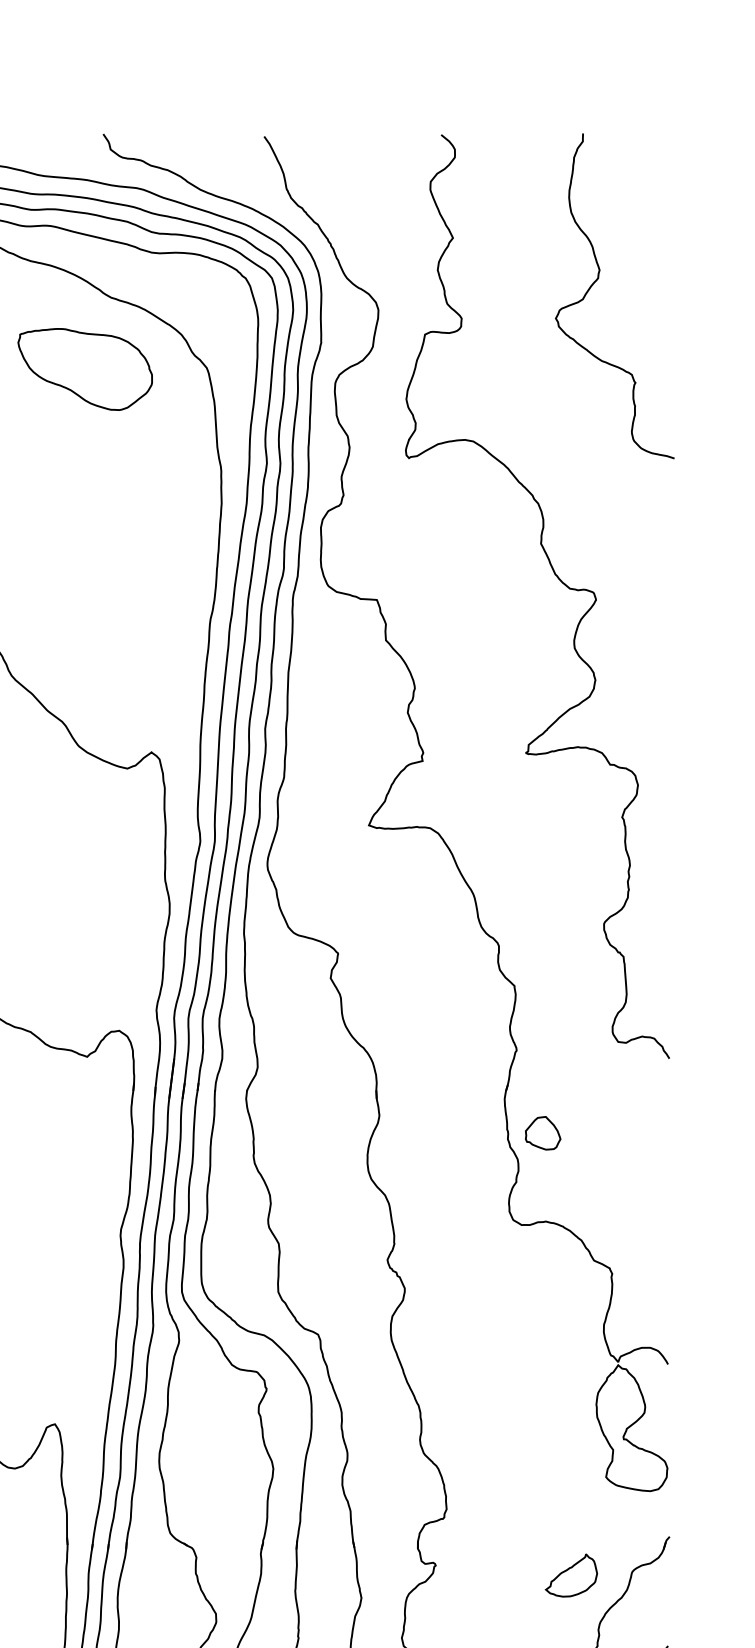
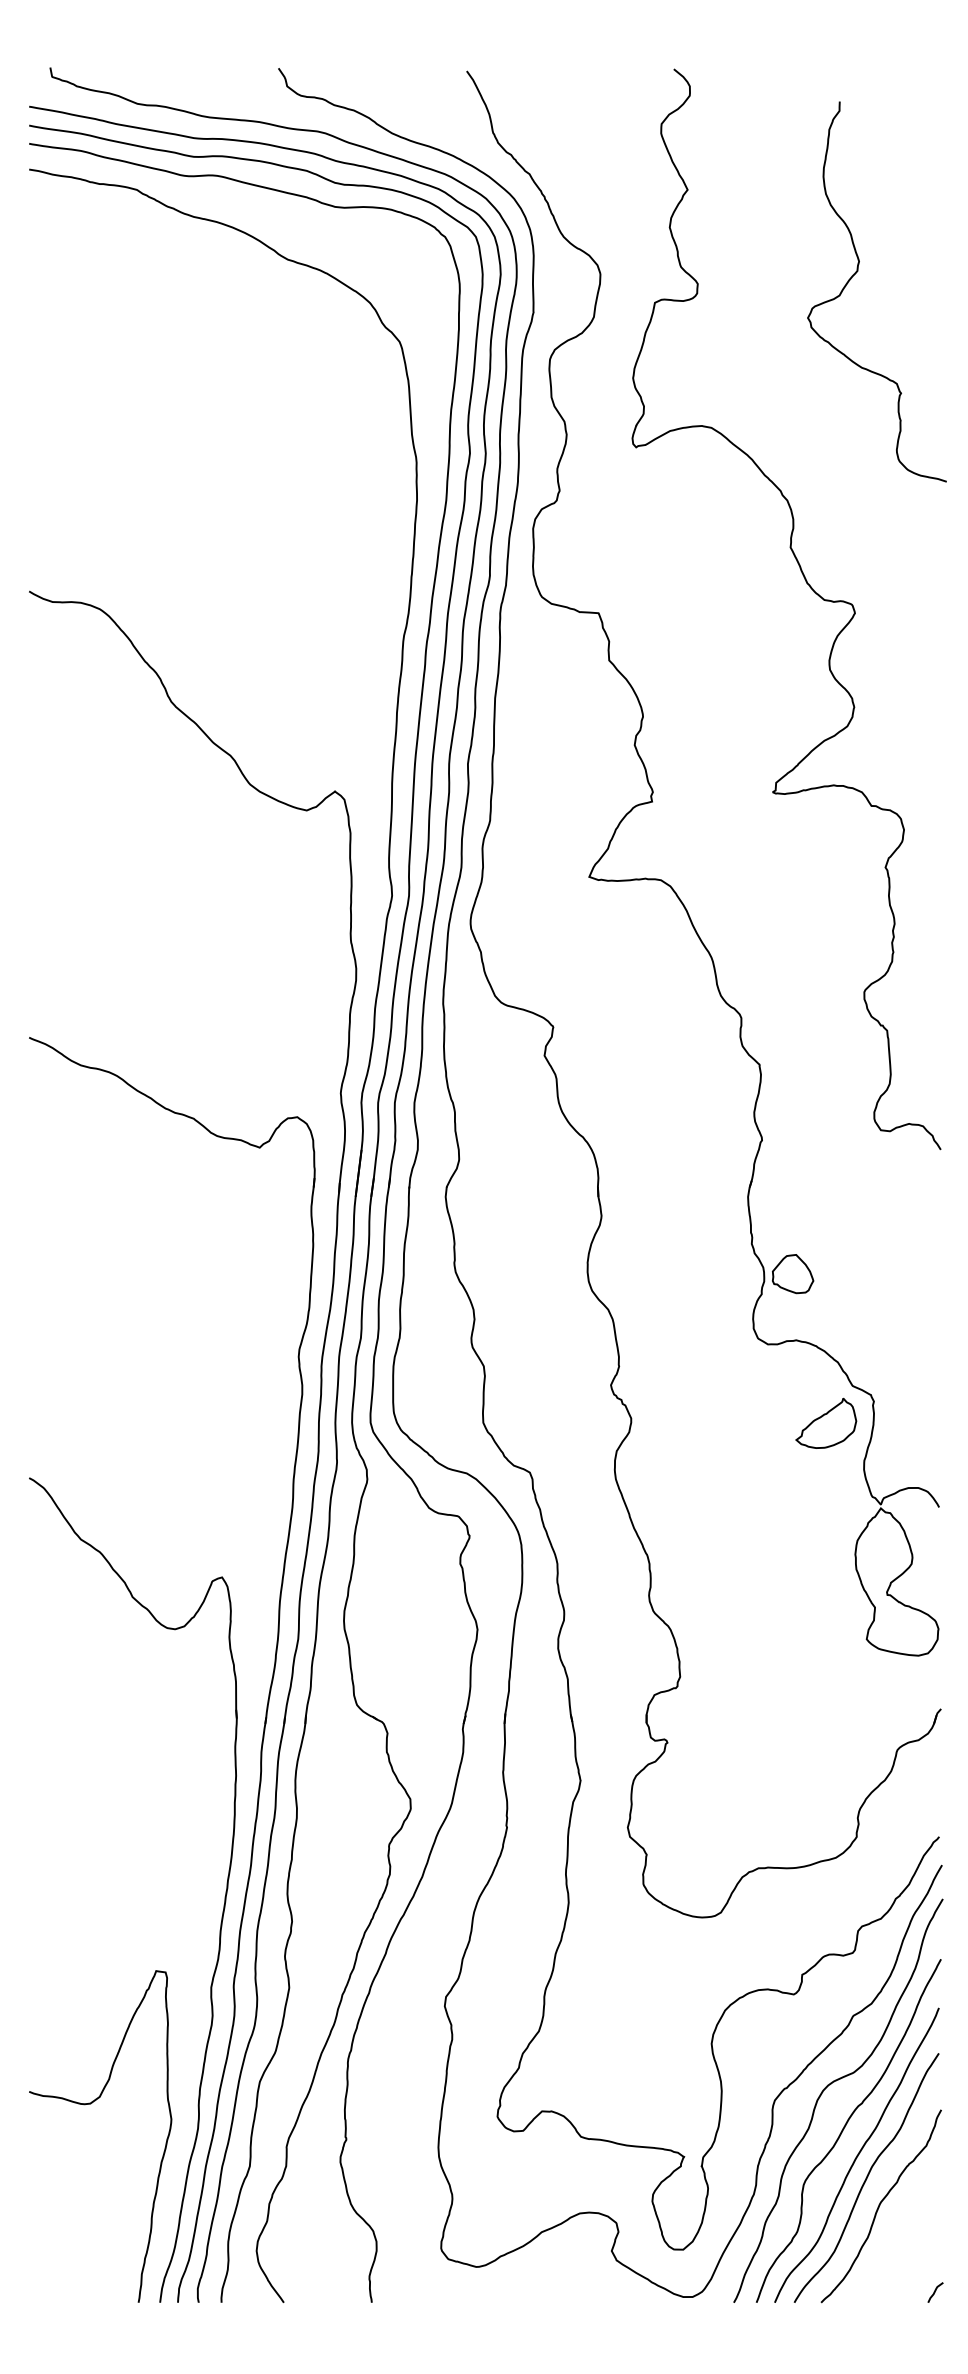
curve: (598, 279) -> (857, 272), moved
part: (85, 369) -> (257, 343), removed
part: (543, 1133) -> (793, 1274), moved
part: (571, 1574) -> (826, 1422), moved

